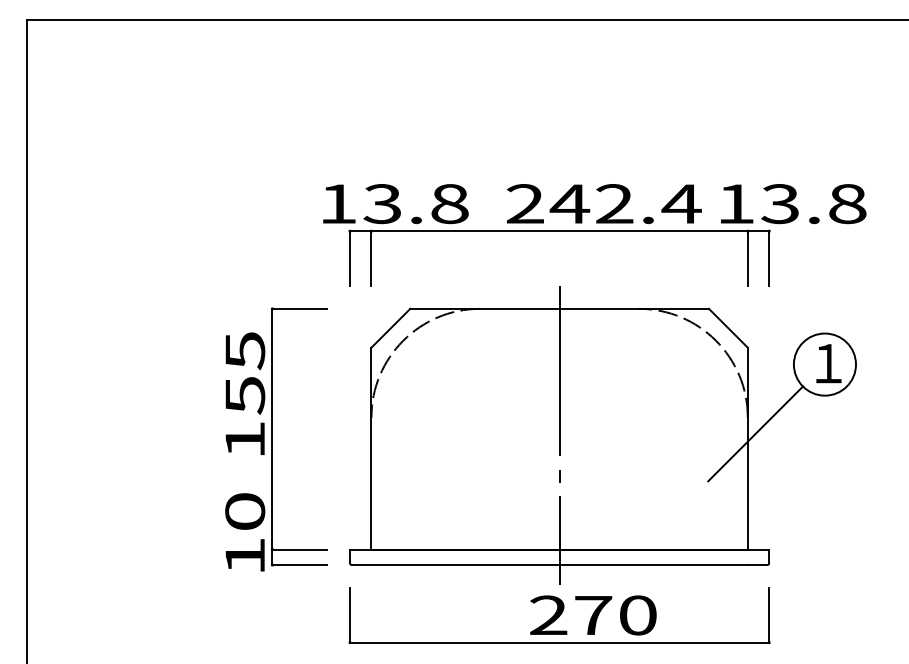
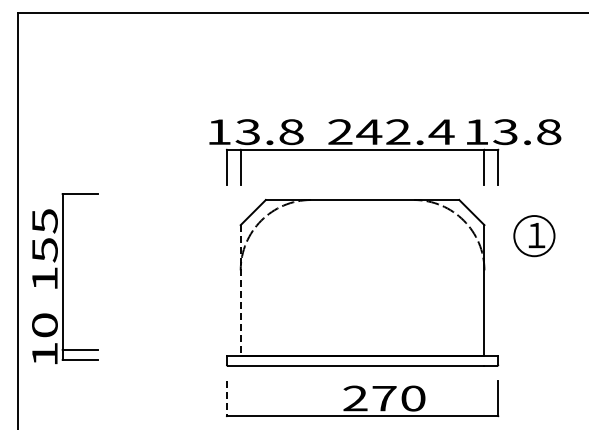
line: (755, 433) -> (489, 280), removed
line: (559, 434) -> (362, 281), removed
part: (276, 439) -> (65, 278), moved
line: (371, 450) -> (240, 291), solid -> dashed
line: (349, 615) -> (226, 398), solid -> dashed

